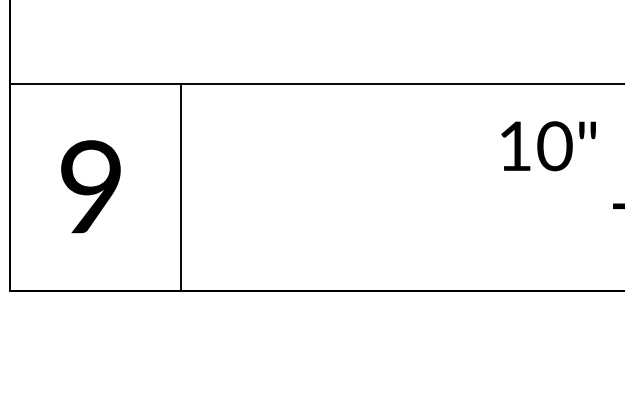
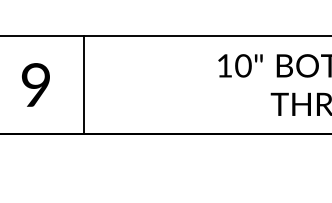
text: (89, 185) -> (35, 84), moved
line: (181, 185) -> (84, 84), moved

